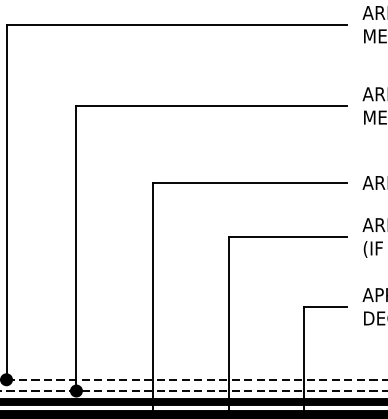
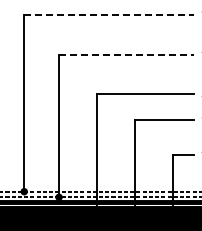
line: (177, 24) -> (109, 14), solid -> dashed
line: (211, 106) -> (126, 55), solid -> dashed

